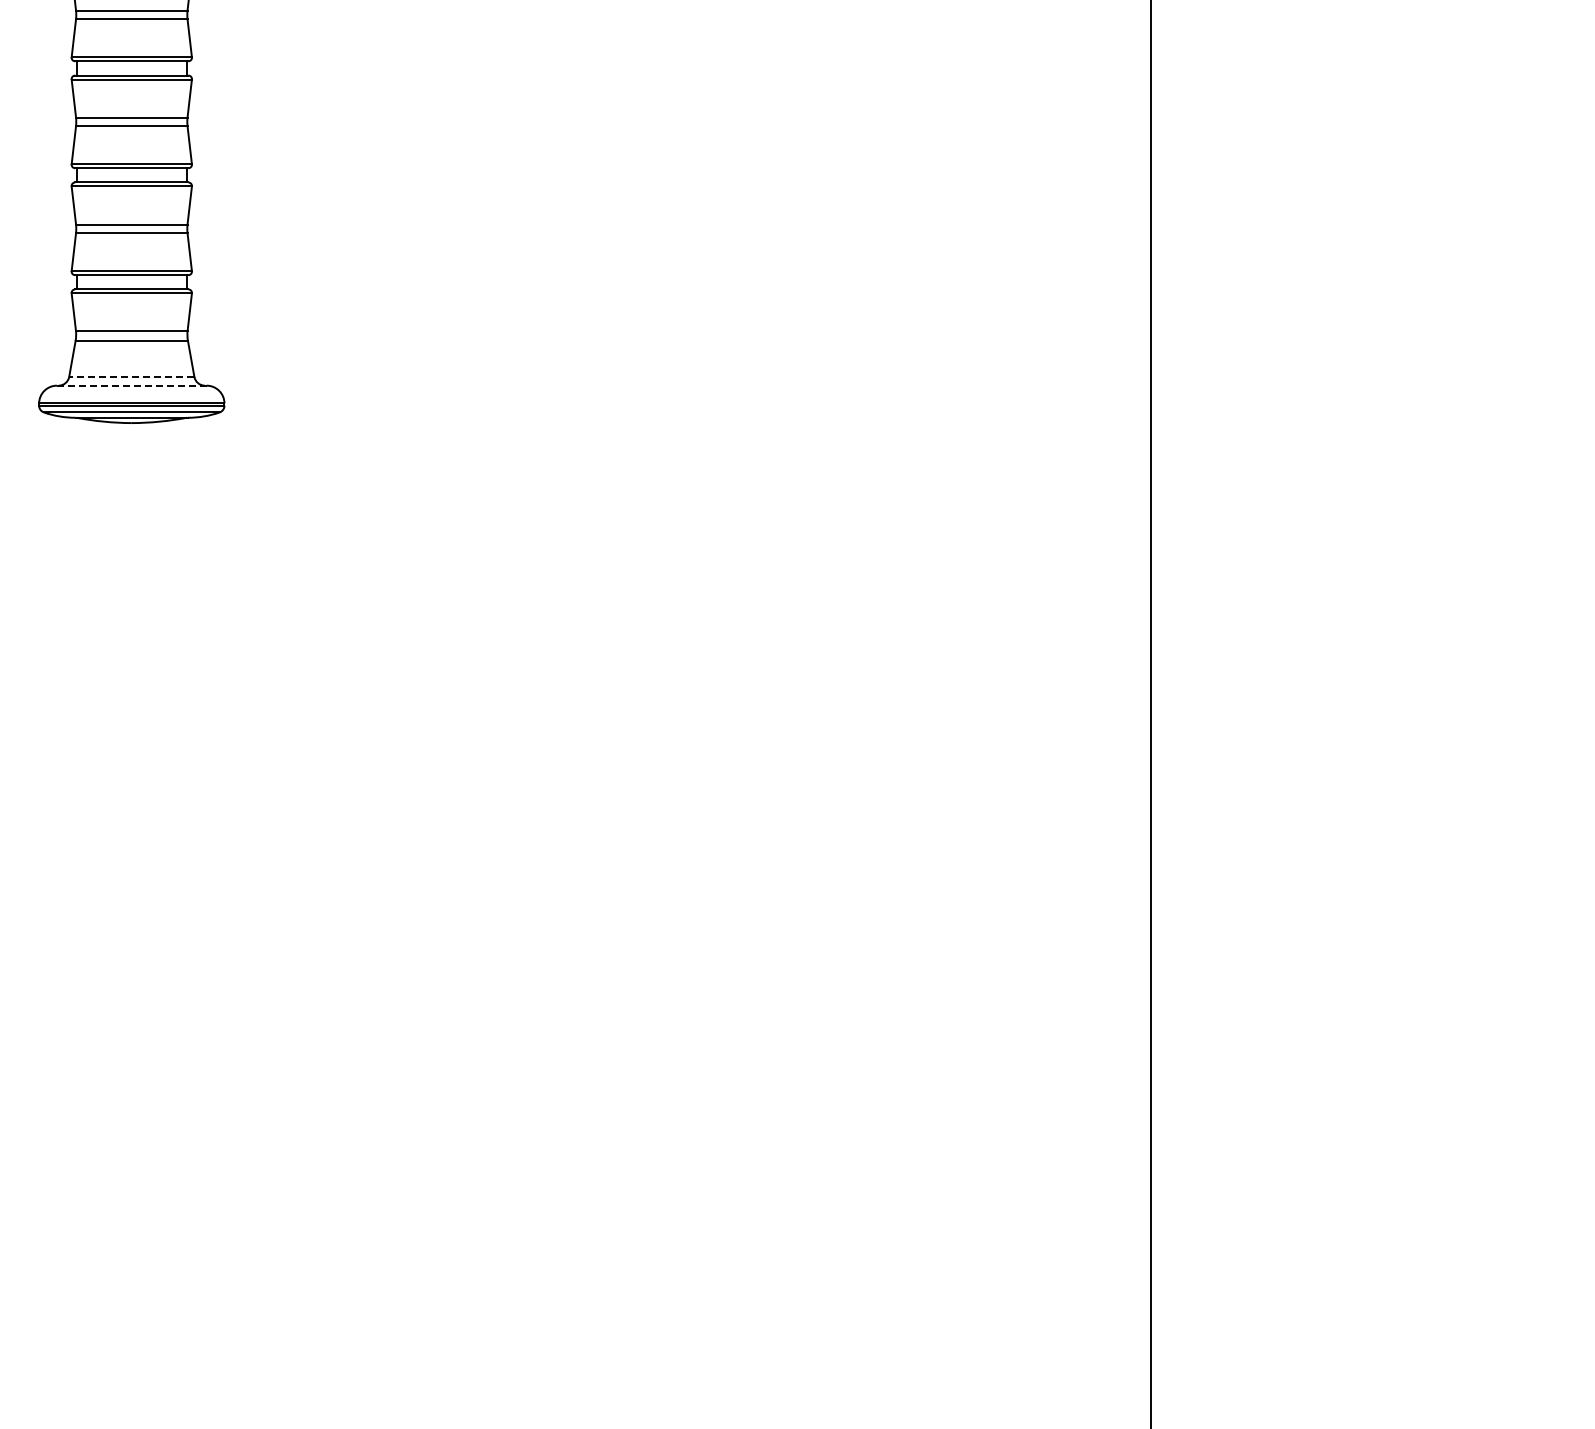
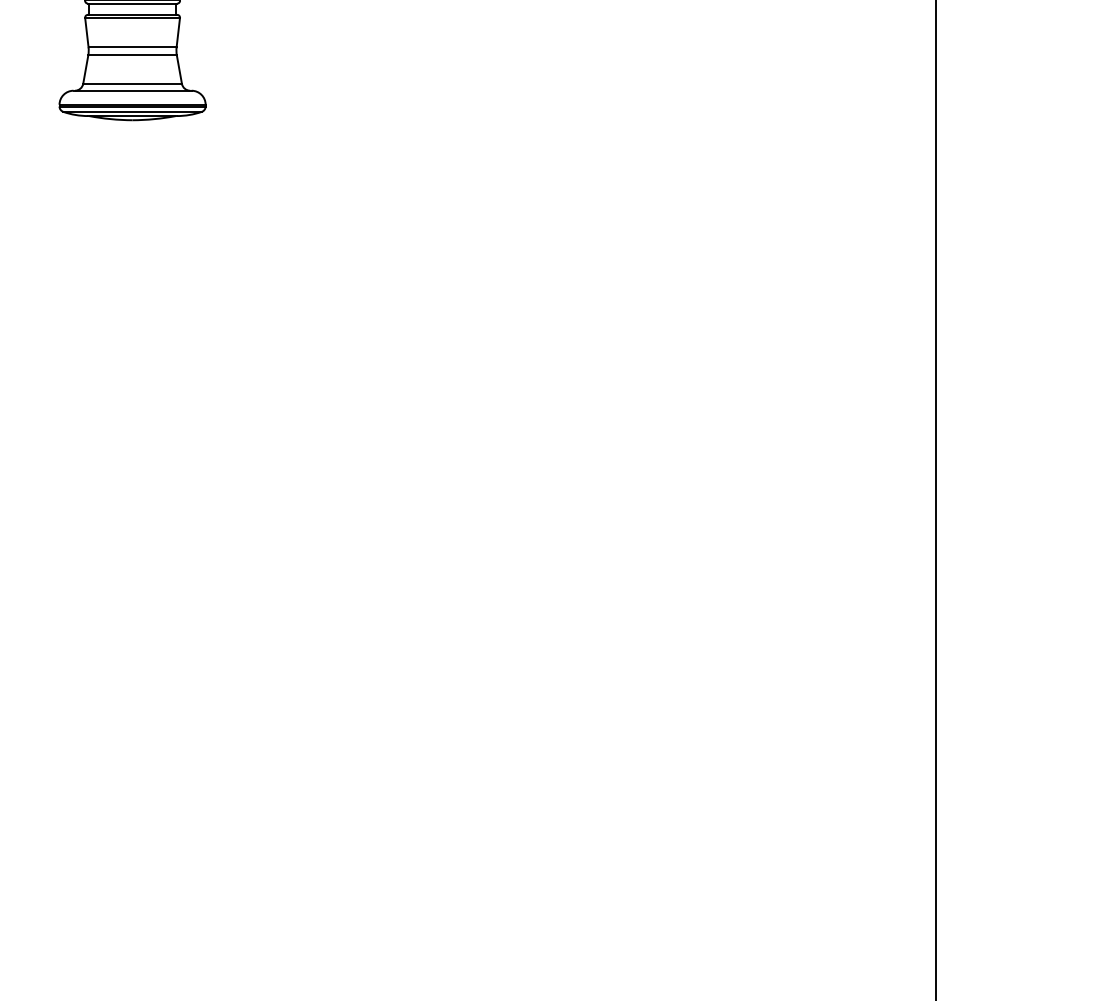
line: (131, 376) -> (132, 83), dashed -> solid
line: (131, 385) -> (132, 90), dashed -> solid

